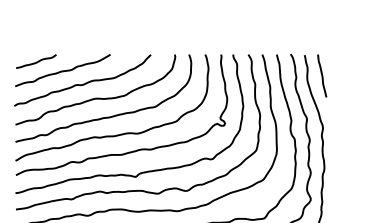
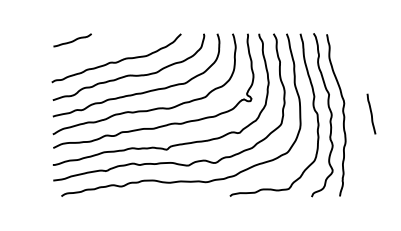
curve: (62, 70) -> (97, 48), removed
line: (322, 75) -> (371, 113), moved

